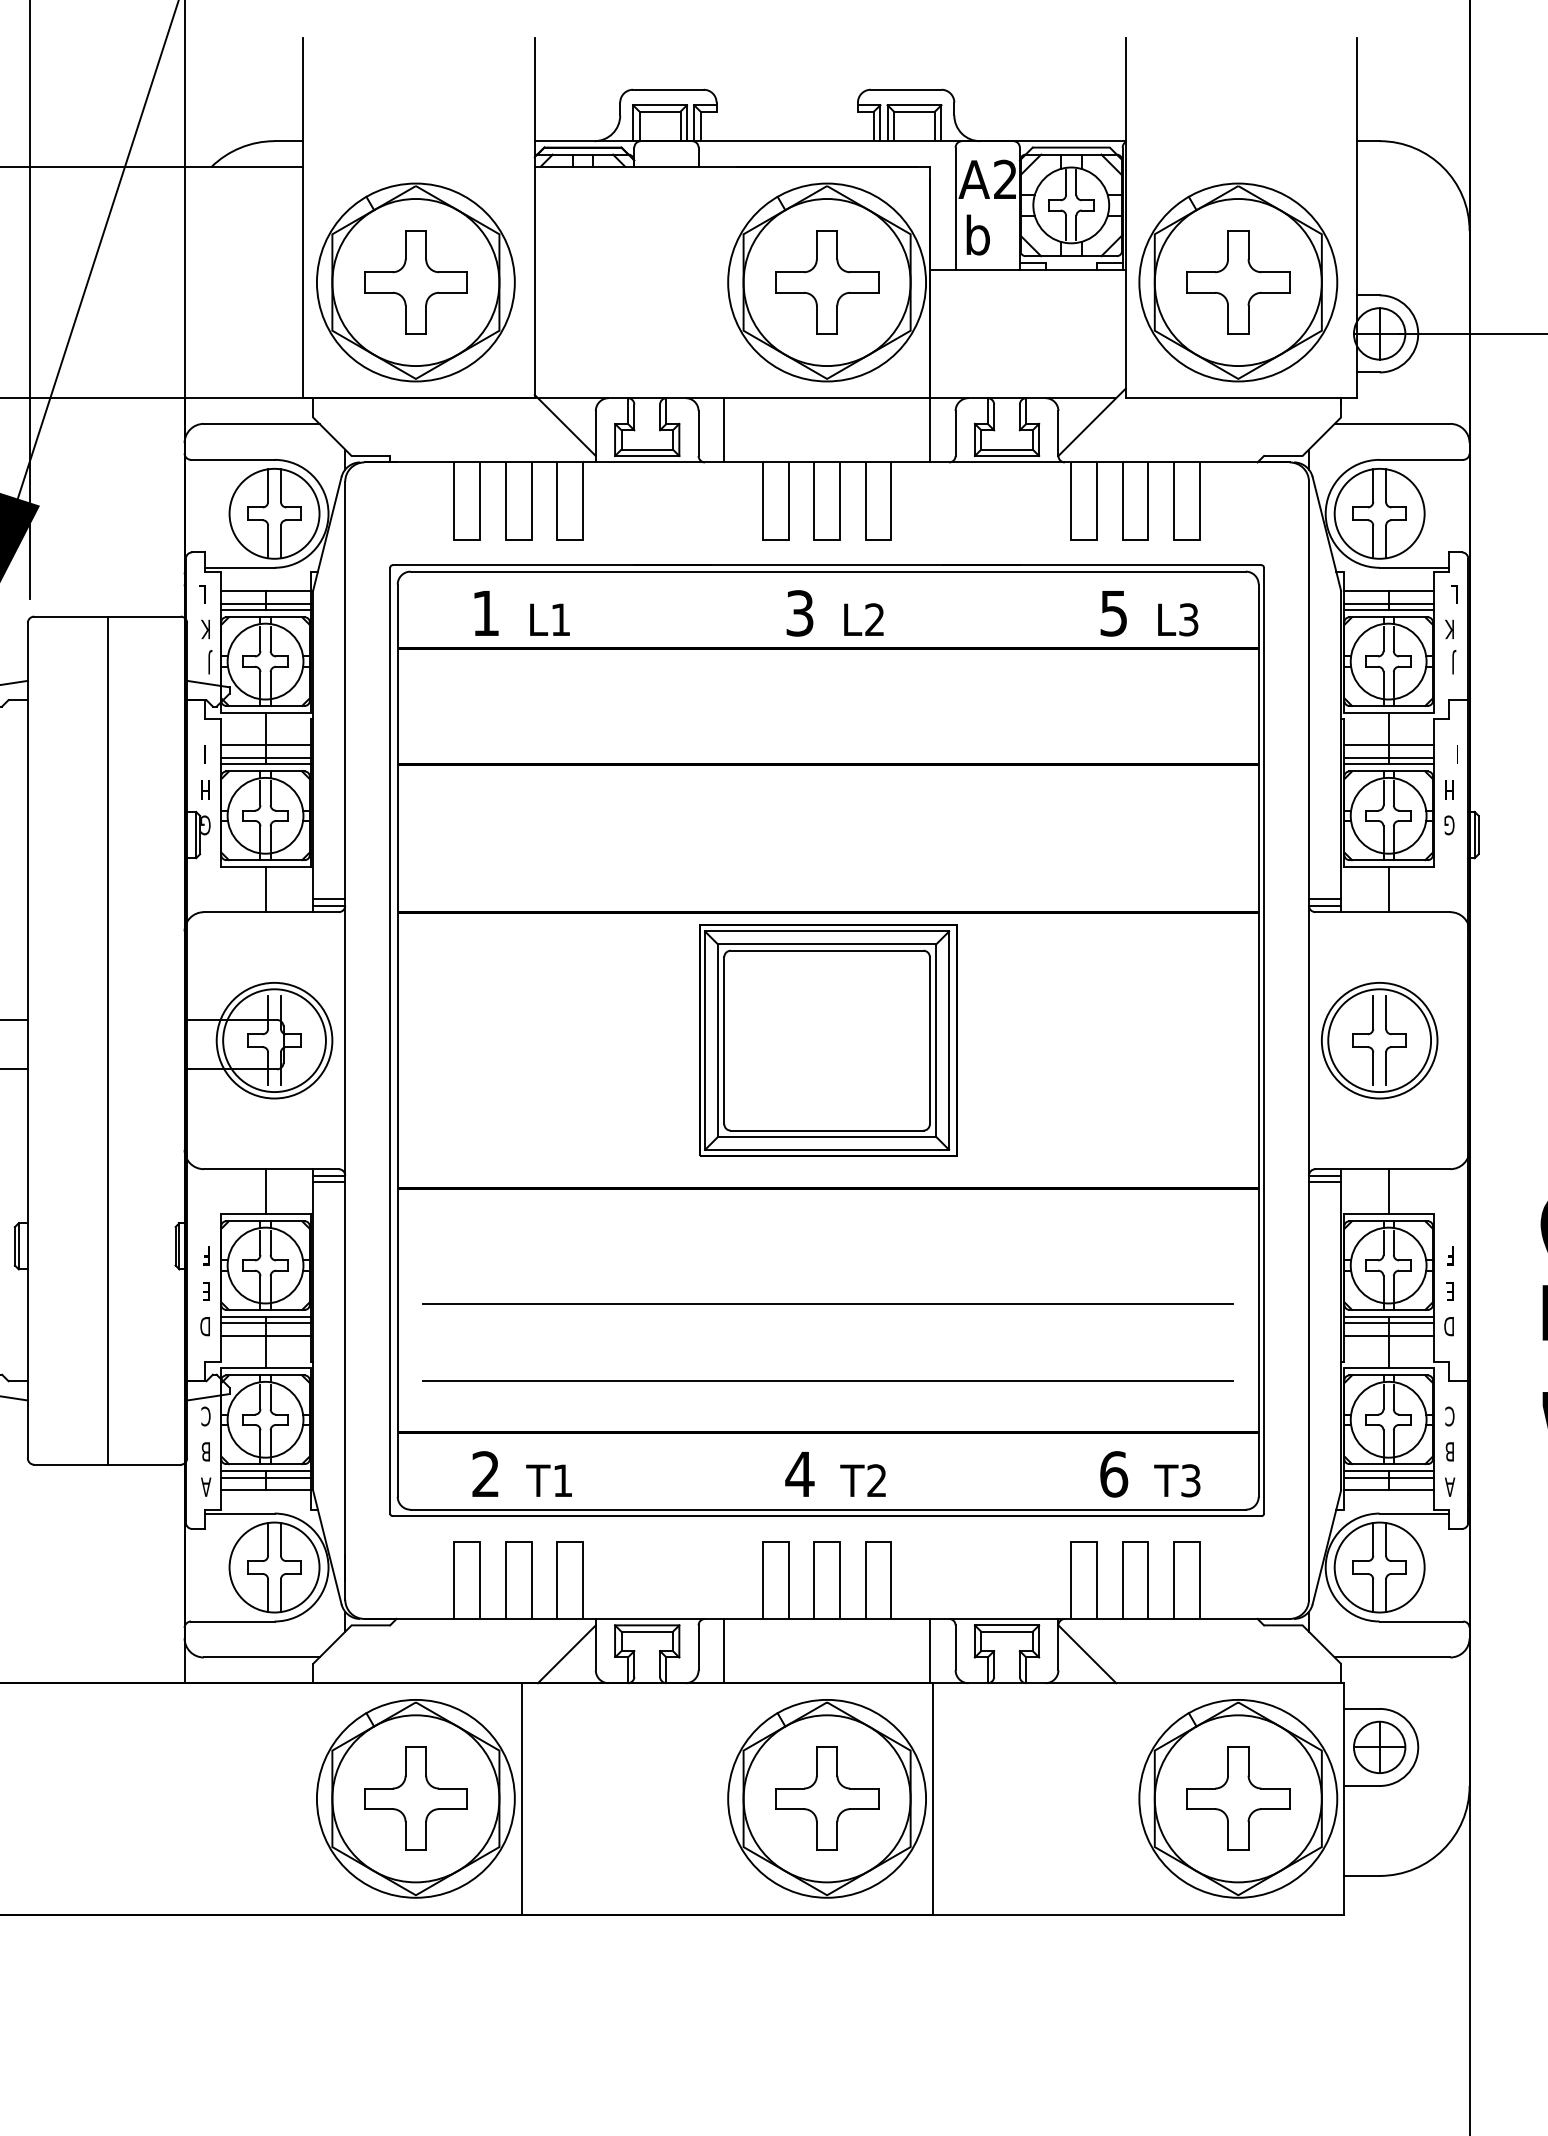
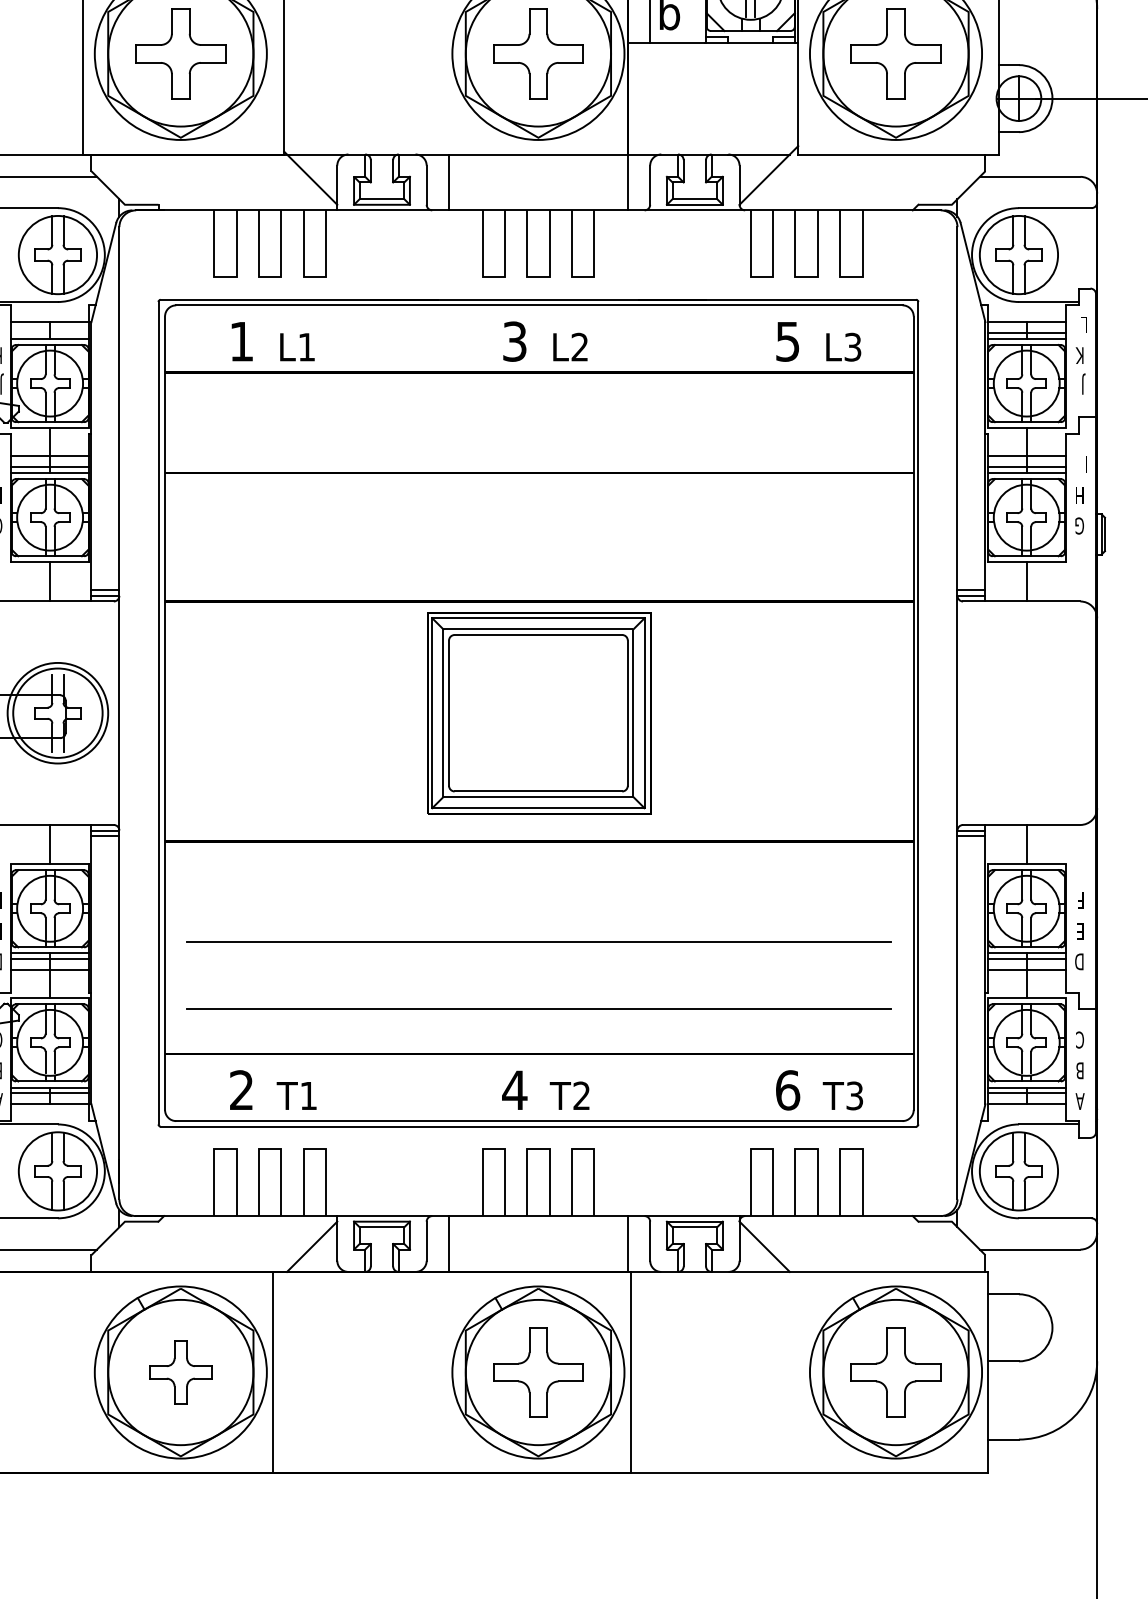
line: (265, 603) -> (50, 333), removed
part: (1379, 1040) -> (1018, 713), removed
part: (1379, 1746) -> (1018, 1327), removed
part: (415, 1798) -> (180, 1372), size x0.7

